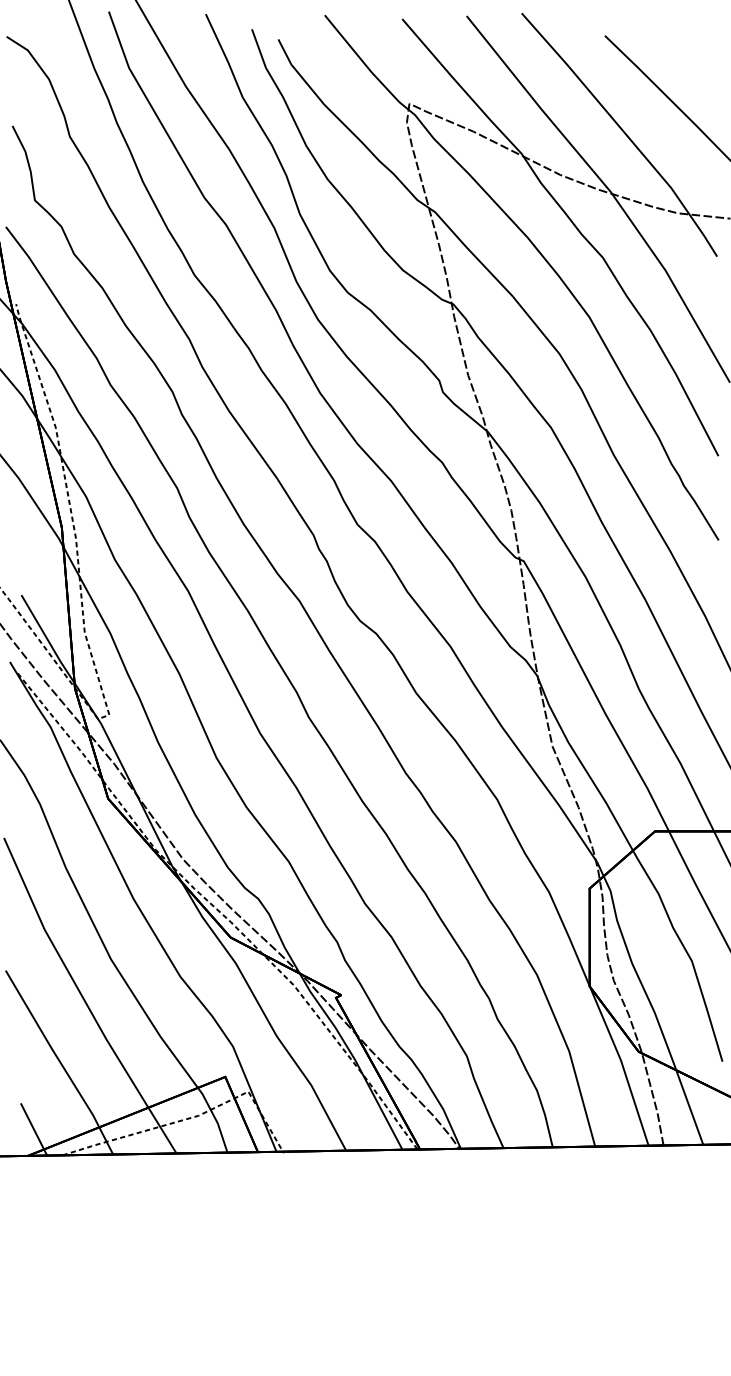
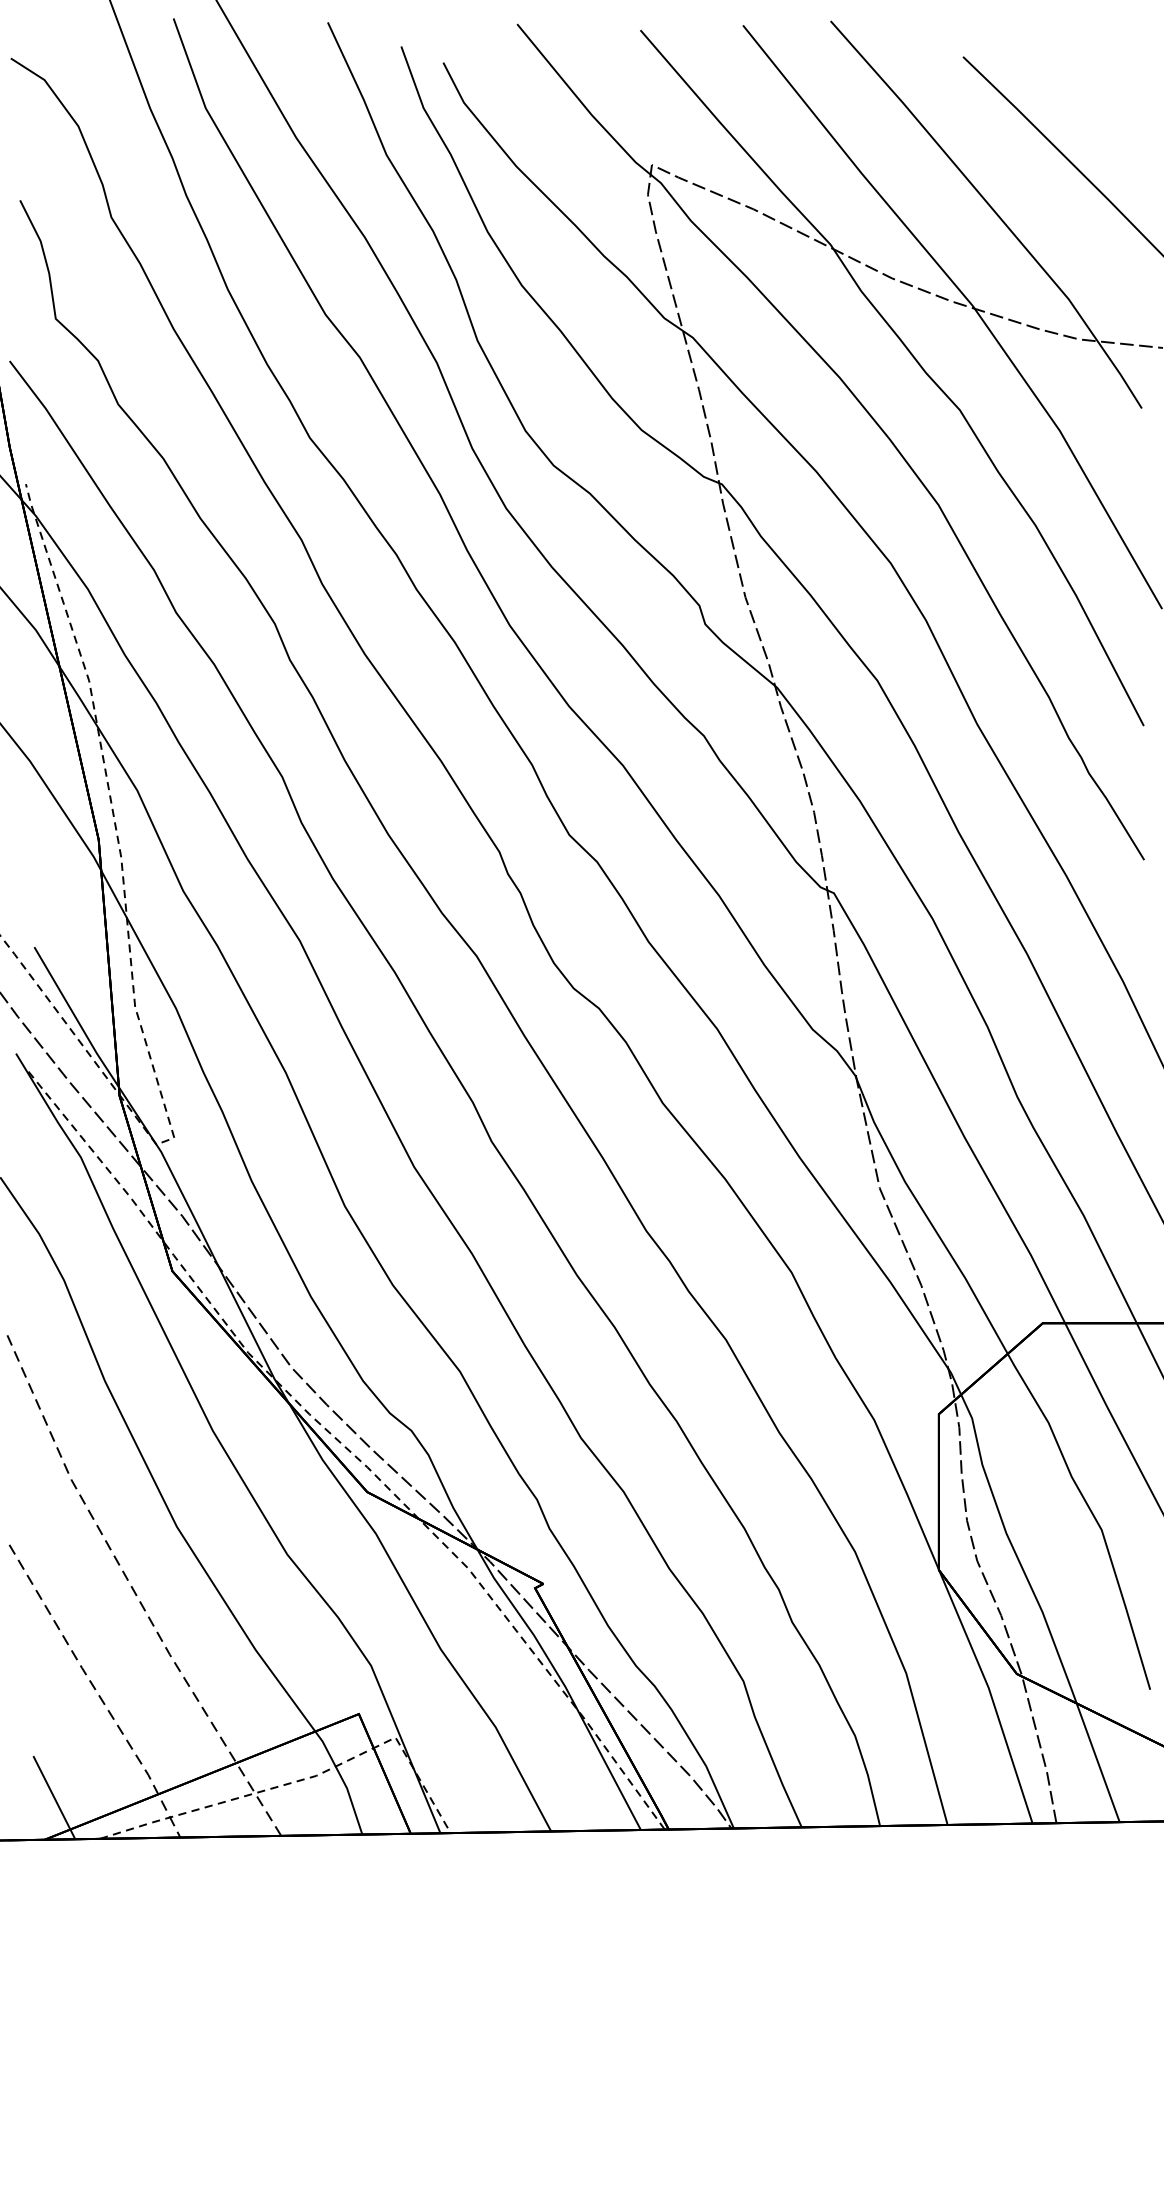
line: (83, 998) -> (133, 1589), solid -> dashed
line: (60, 1063) -> (96, 1692), solid -> dashed

